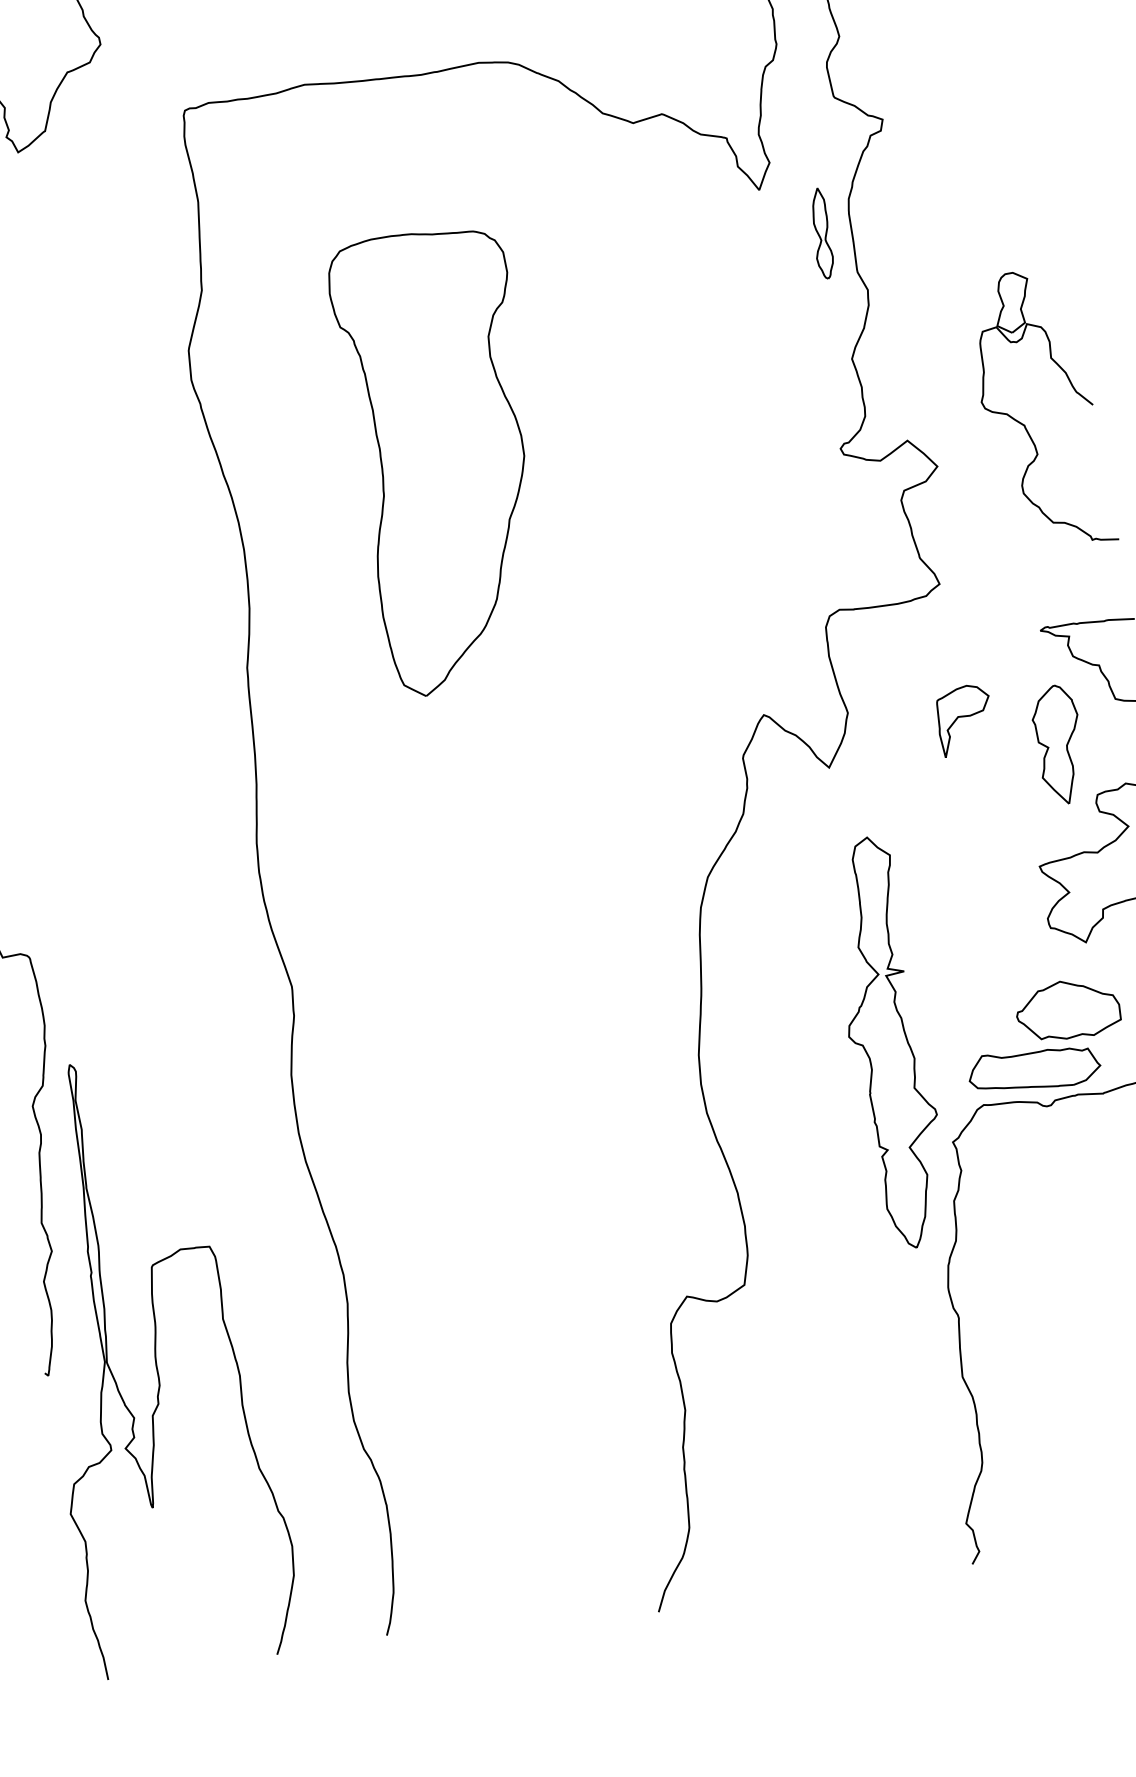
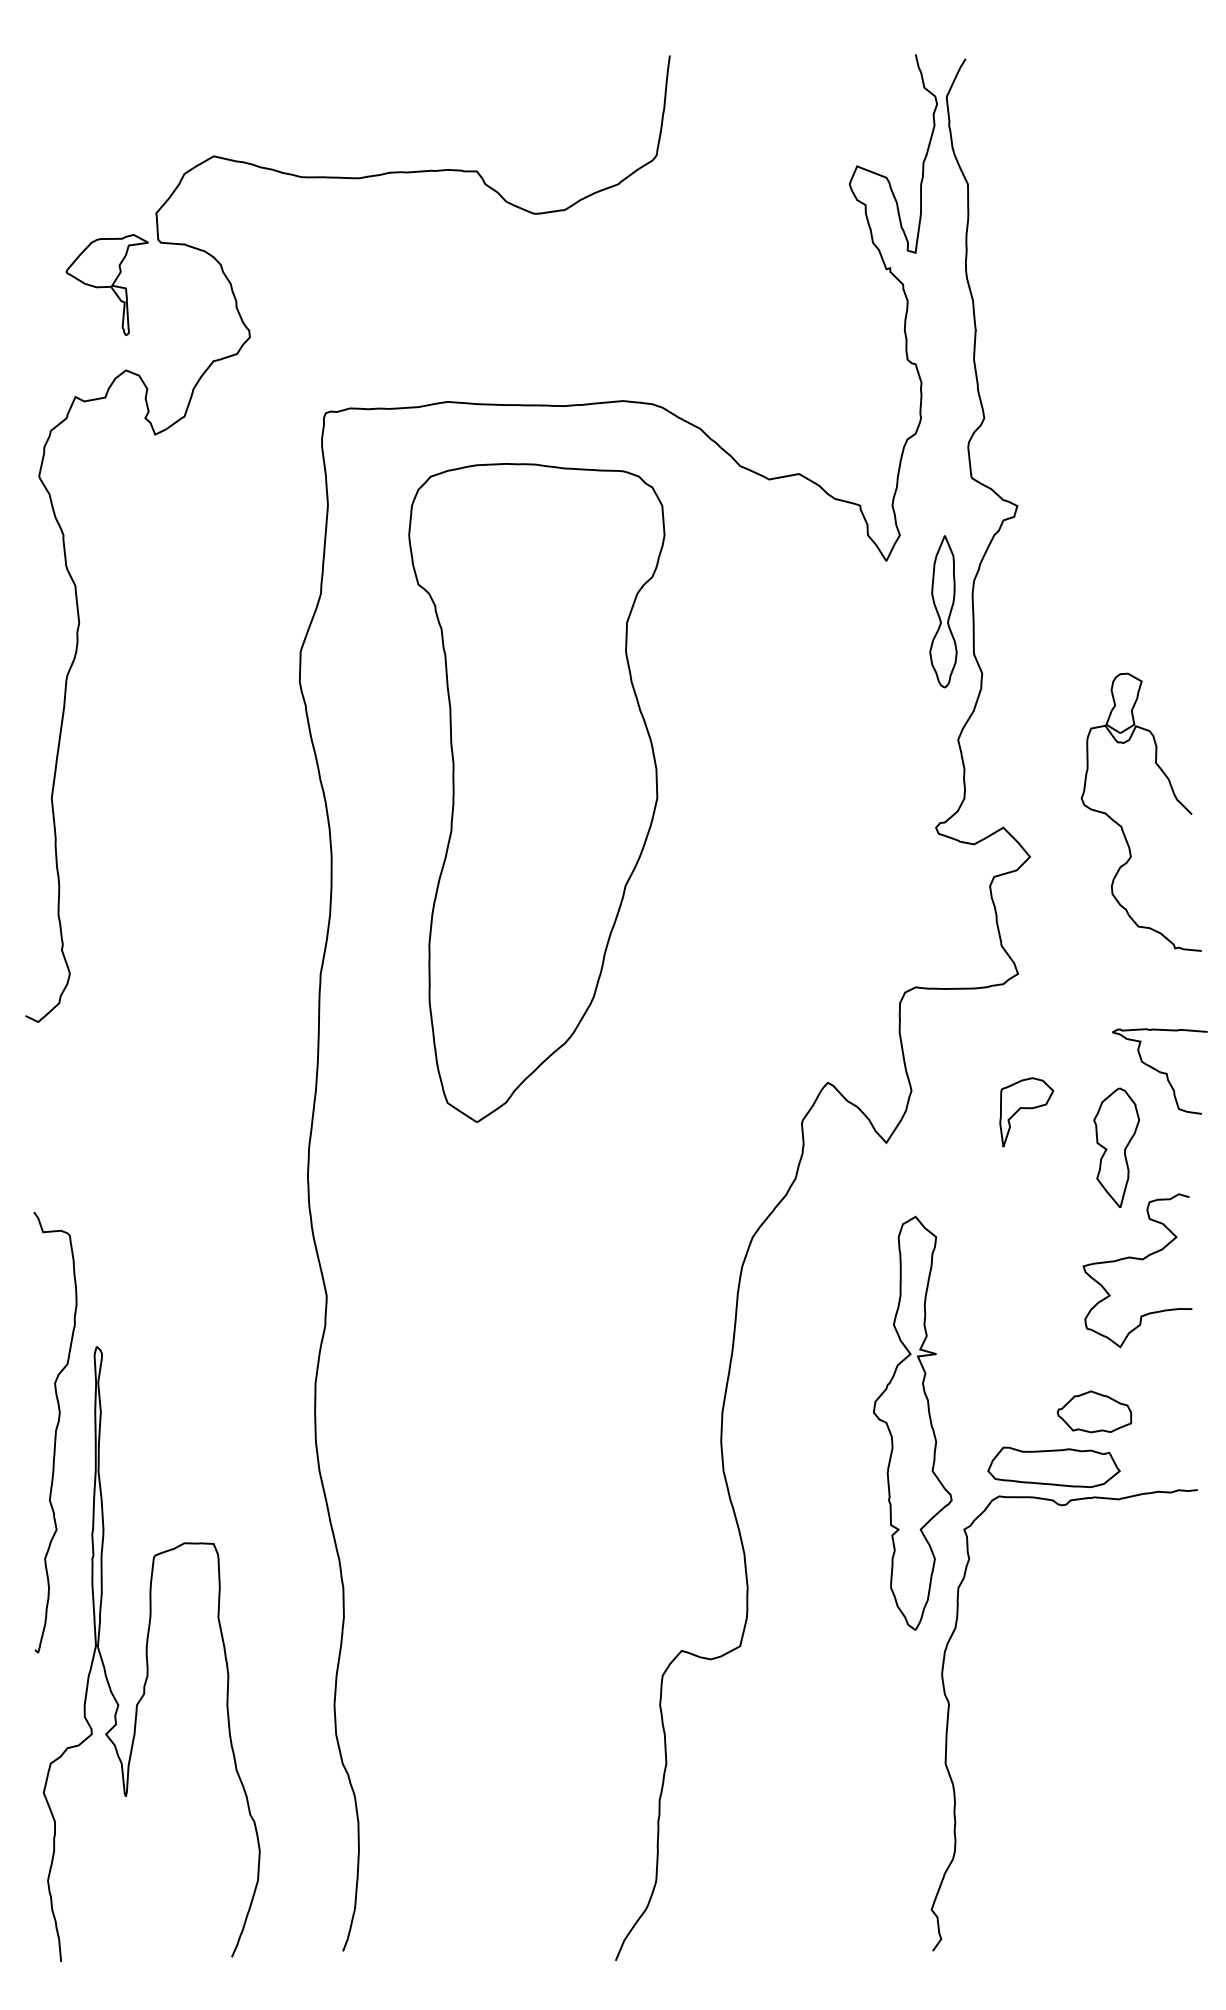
part: (822, 233) -> (943, 611), size x1.67
part: (439, 461) -> (536, 792), size x1.43
part: (1068, 1009) -> (1094, 1411), size x0.71

